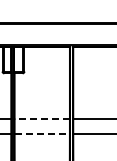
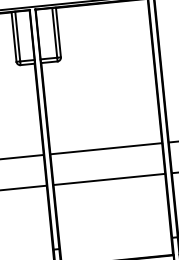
line: (42, 118) -> (106, 148), dashed -> solid
line: (42, 133) -> (109, 178), dashed -> solid

